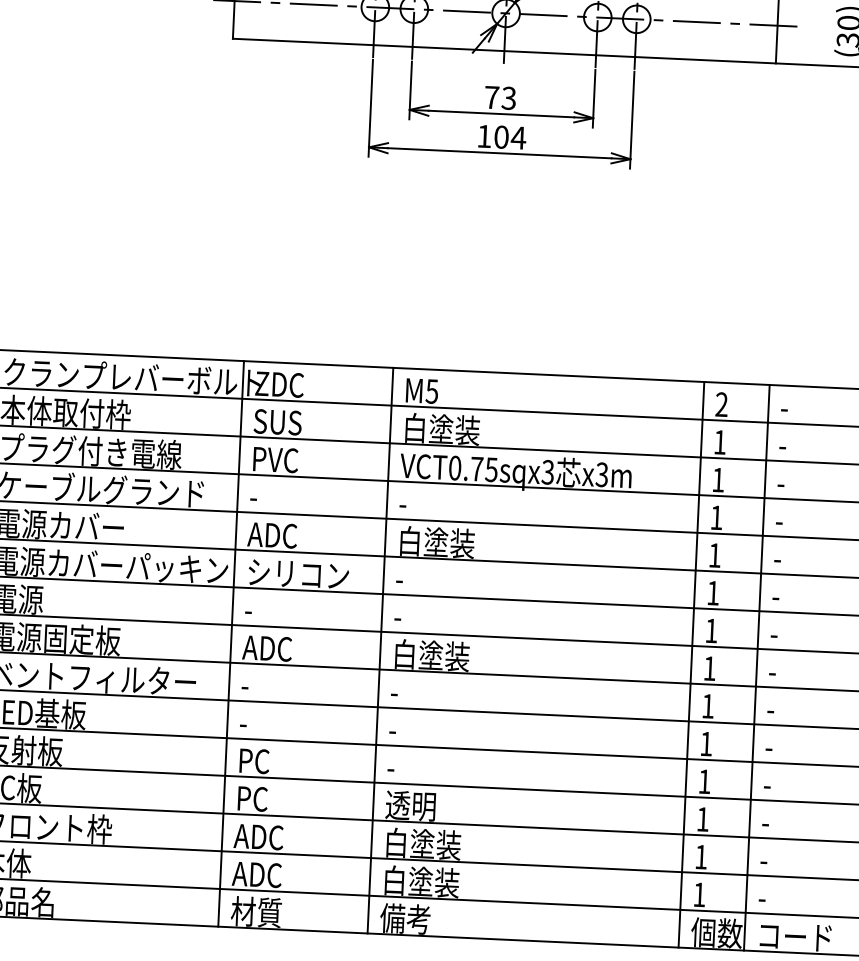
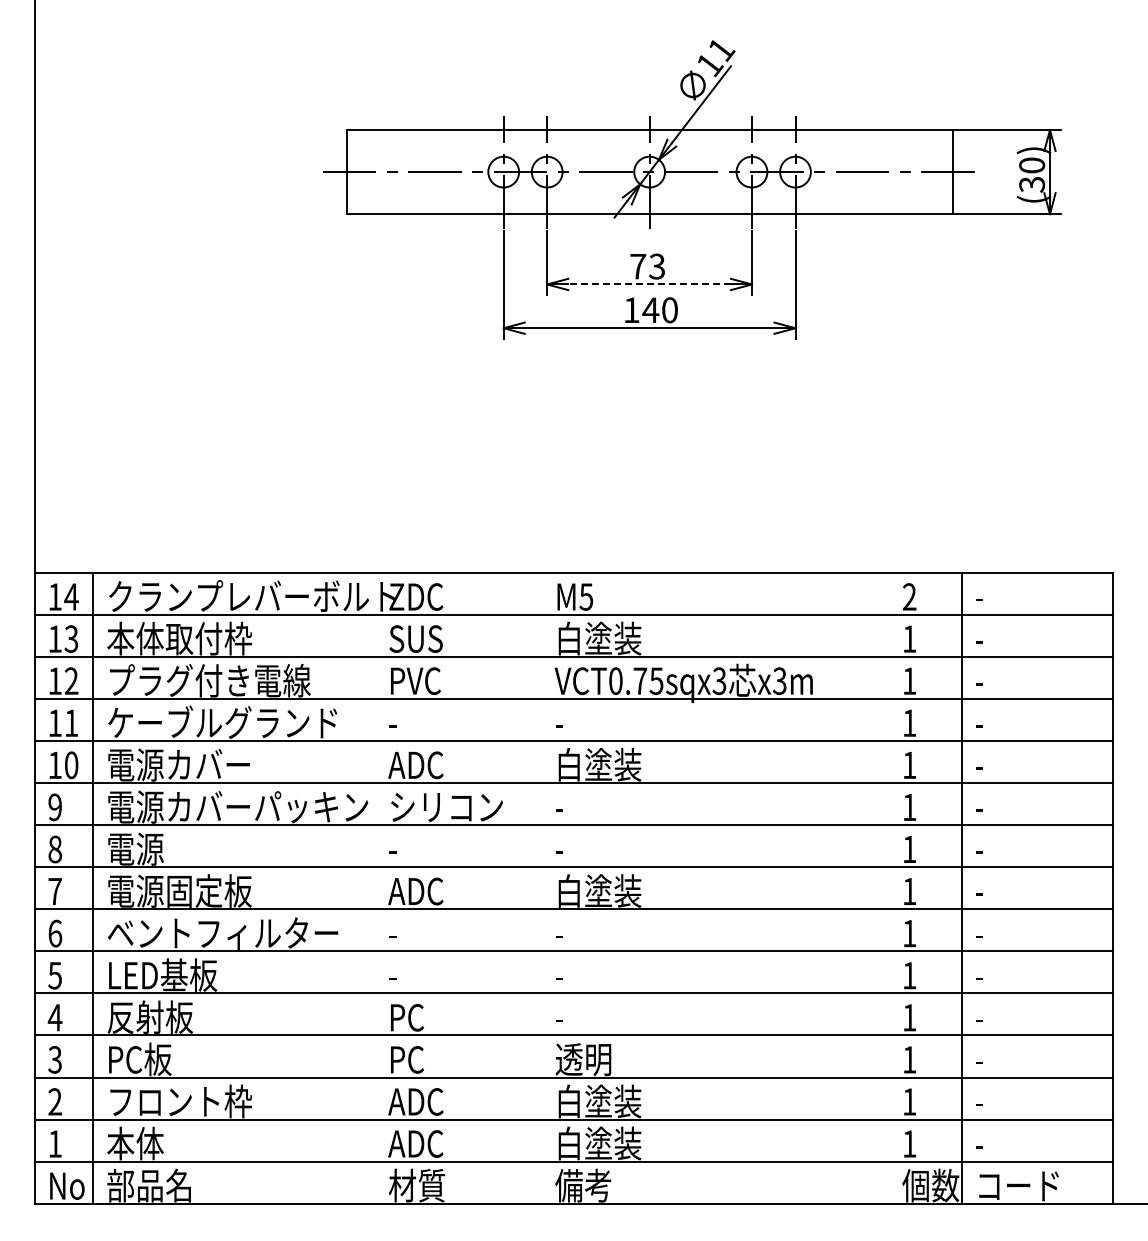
line: (501, 114) -> (649, 284), solid -> dashed
text: (510, 137) -> (660, 310), 104 -> 140
line: (231, 643) -> (375, 887), removed
line: (380, 650) -> (541, 887), removed
line: (691, 664) -> (888, 887), removed

